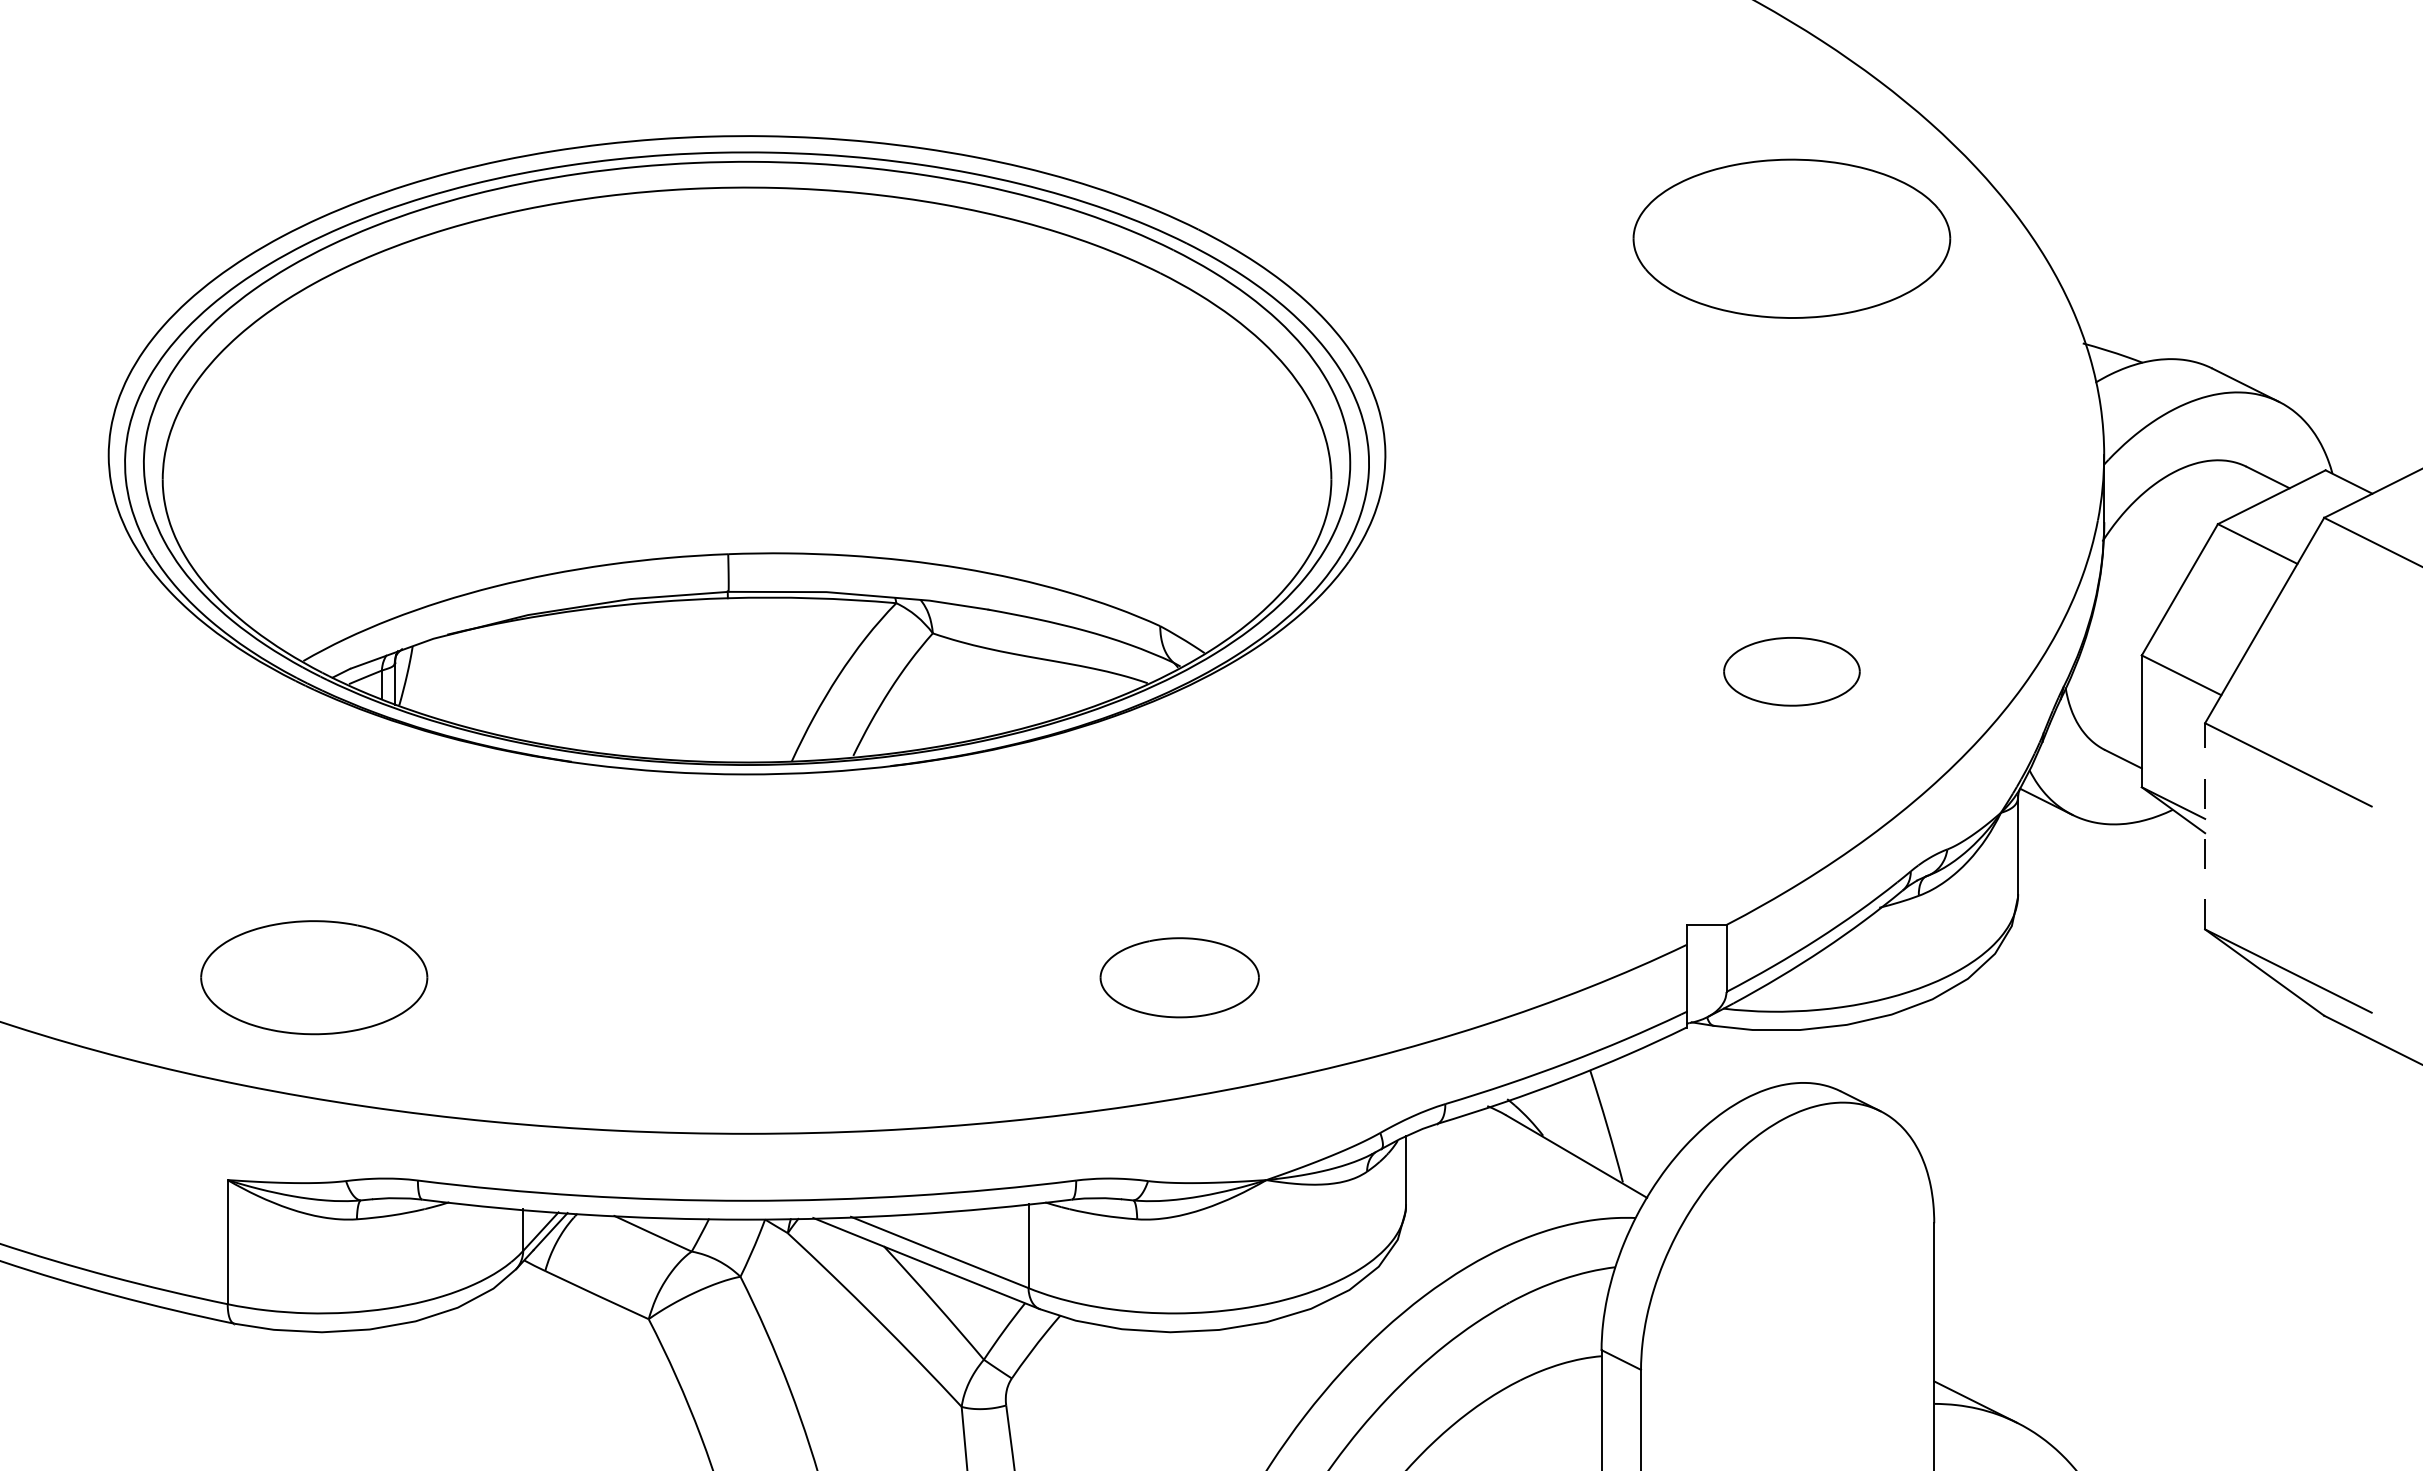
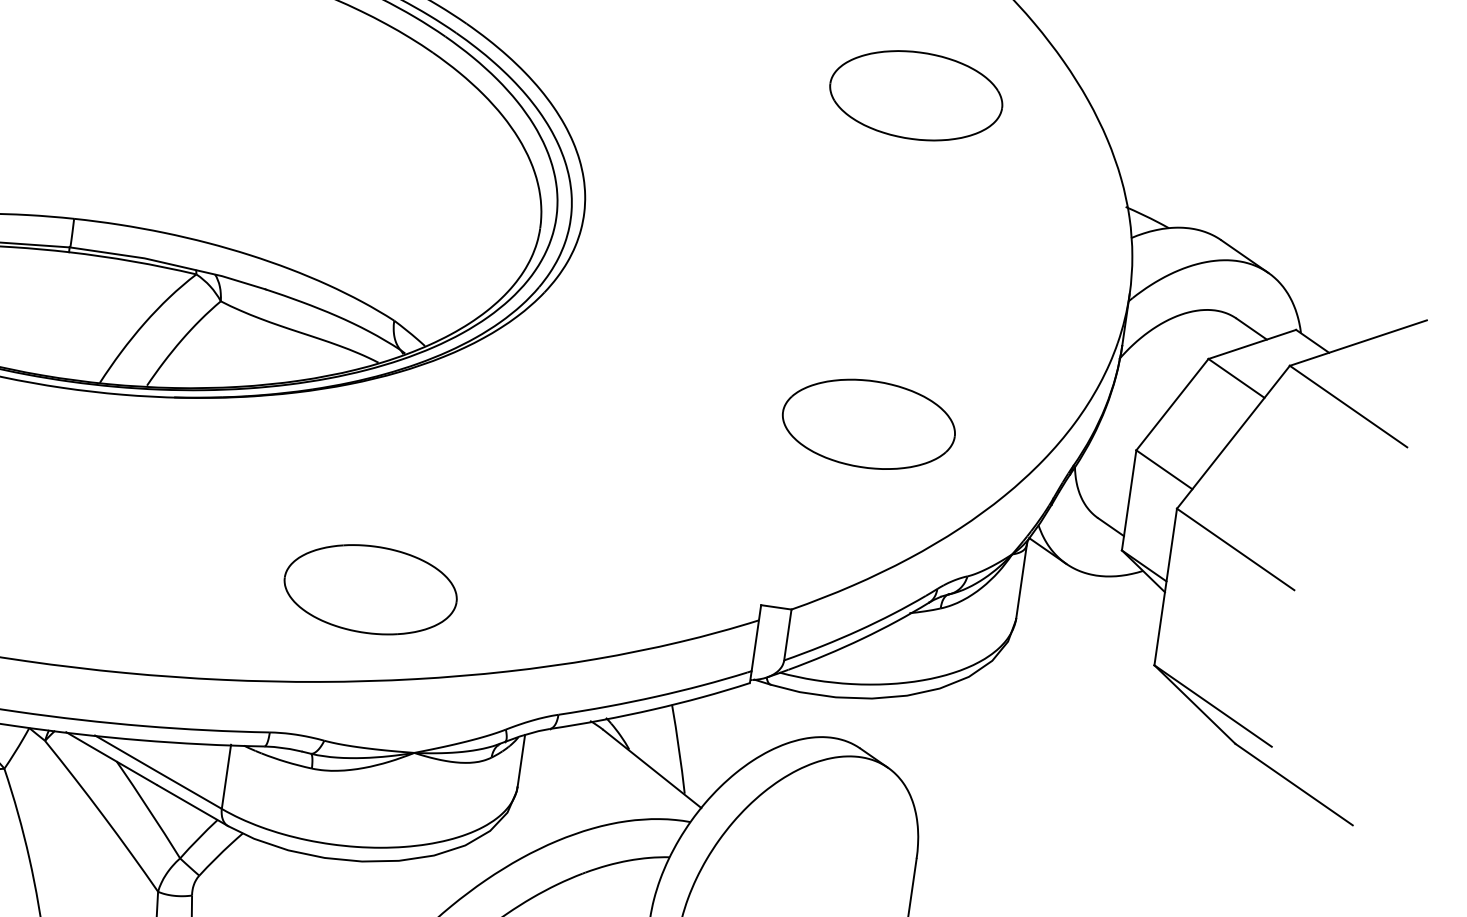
part: (1791, 238) -> (915, 95), size x0.71
part: (1791, 671) -> (868, 424), size x1.67
line: (2205, 825) -> (1166, 586), dashed -> solid
part: (1179, 977) -> (370, 589), size x1.43

